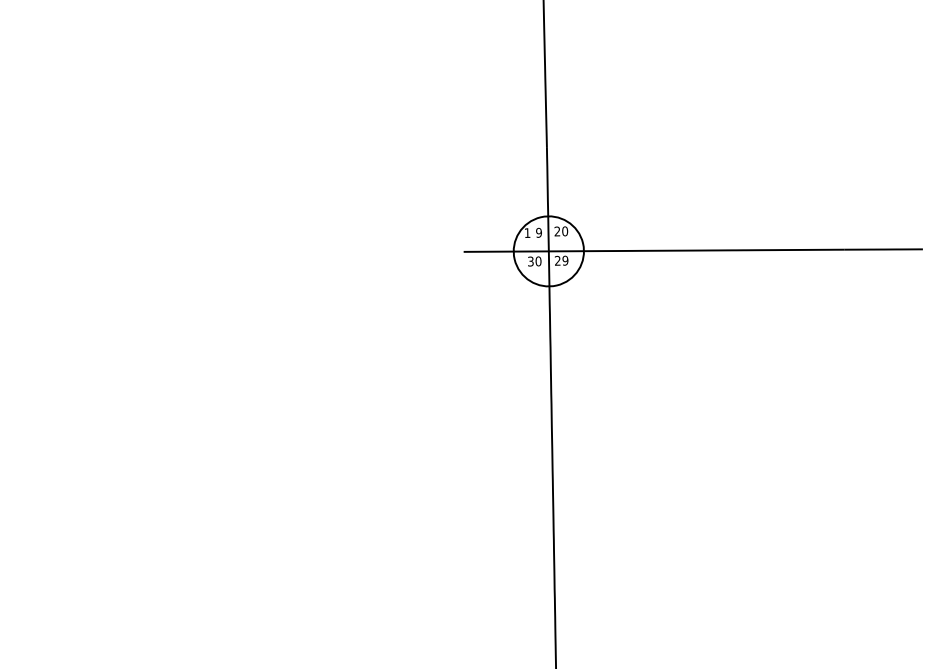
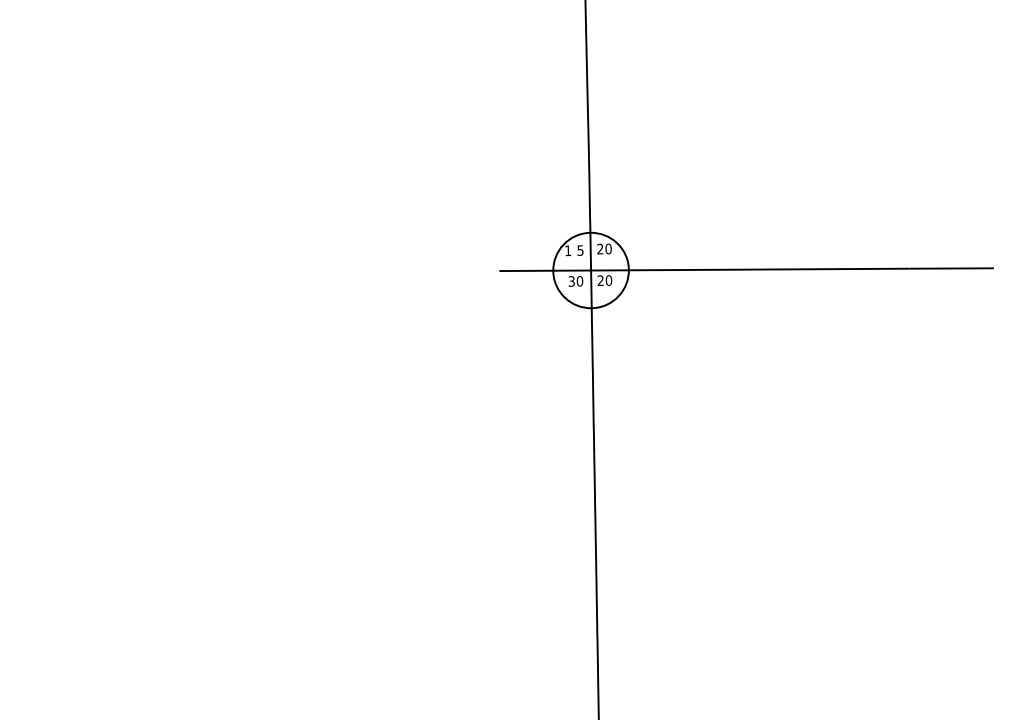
text: (539, 232) -> (580, 250), 9 -> 5
text: (565, 260) -> (608, 280), 29 -> 20

